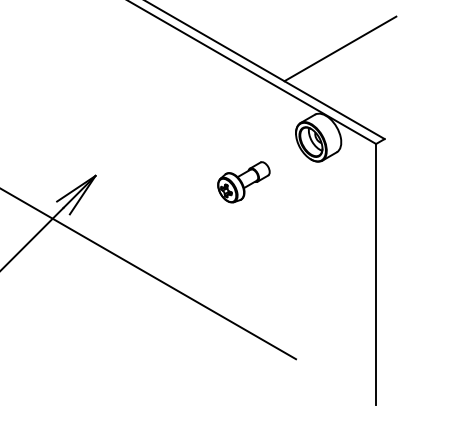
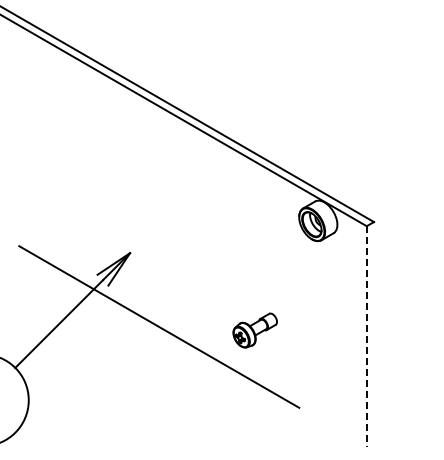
line: (340, 48) -> (336, 145), removed
part: (243, 182) -> (254, 330), moved
line: (375, 275) -> (366, 337), solid -> dashed

